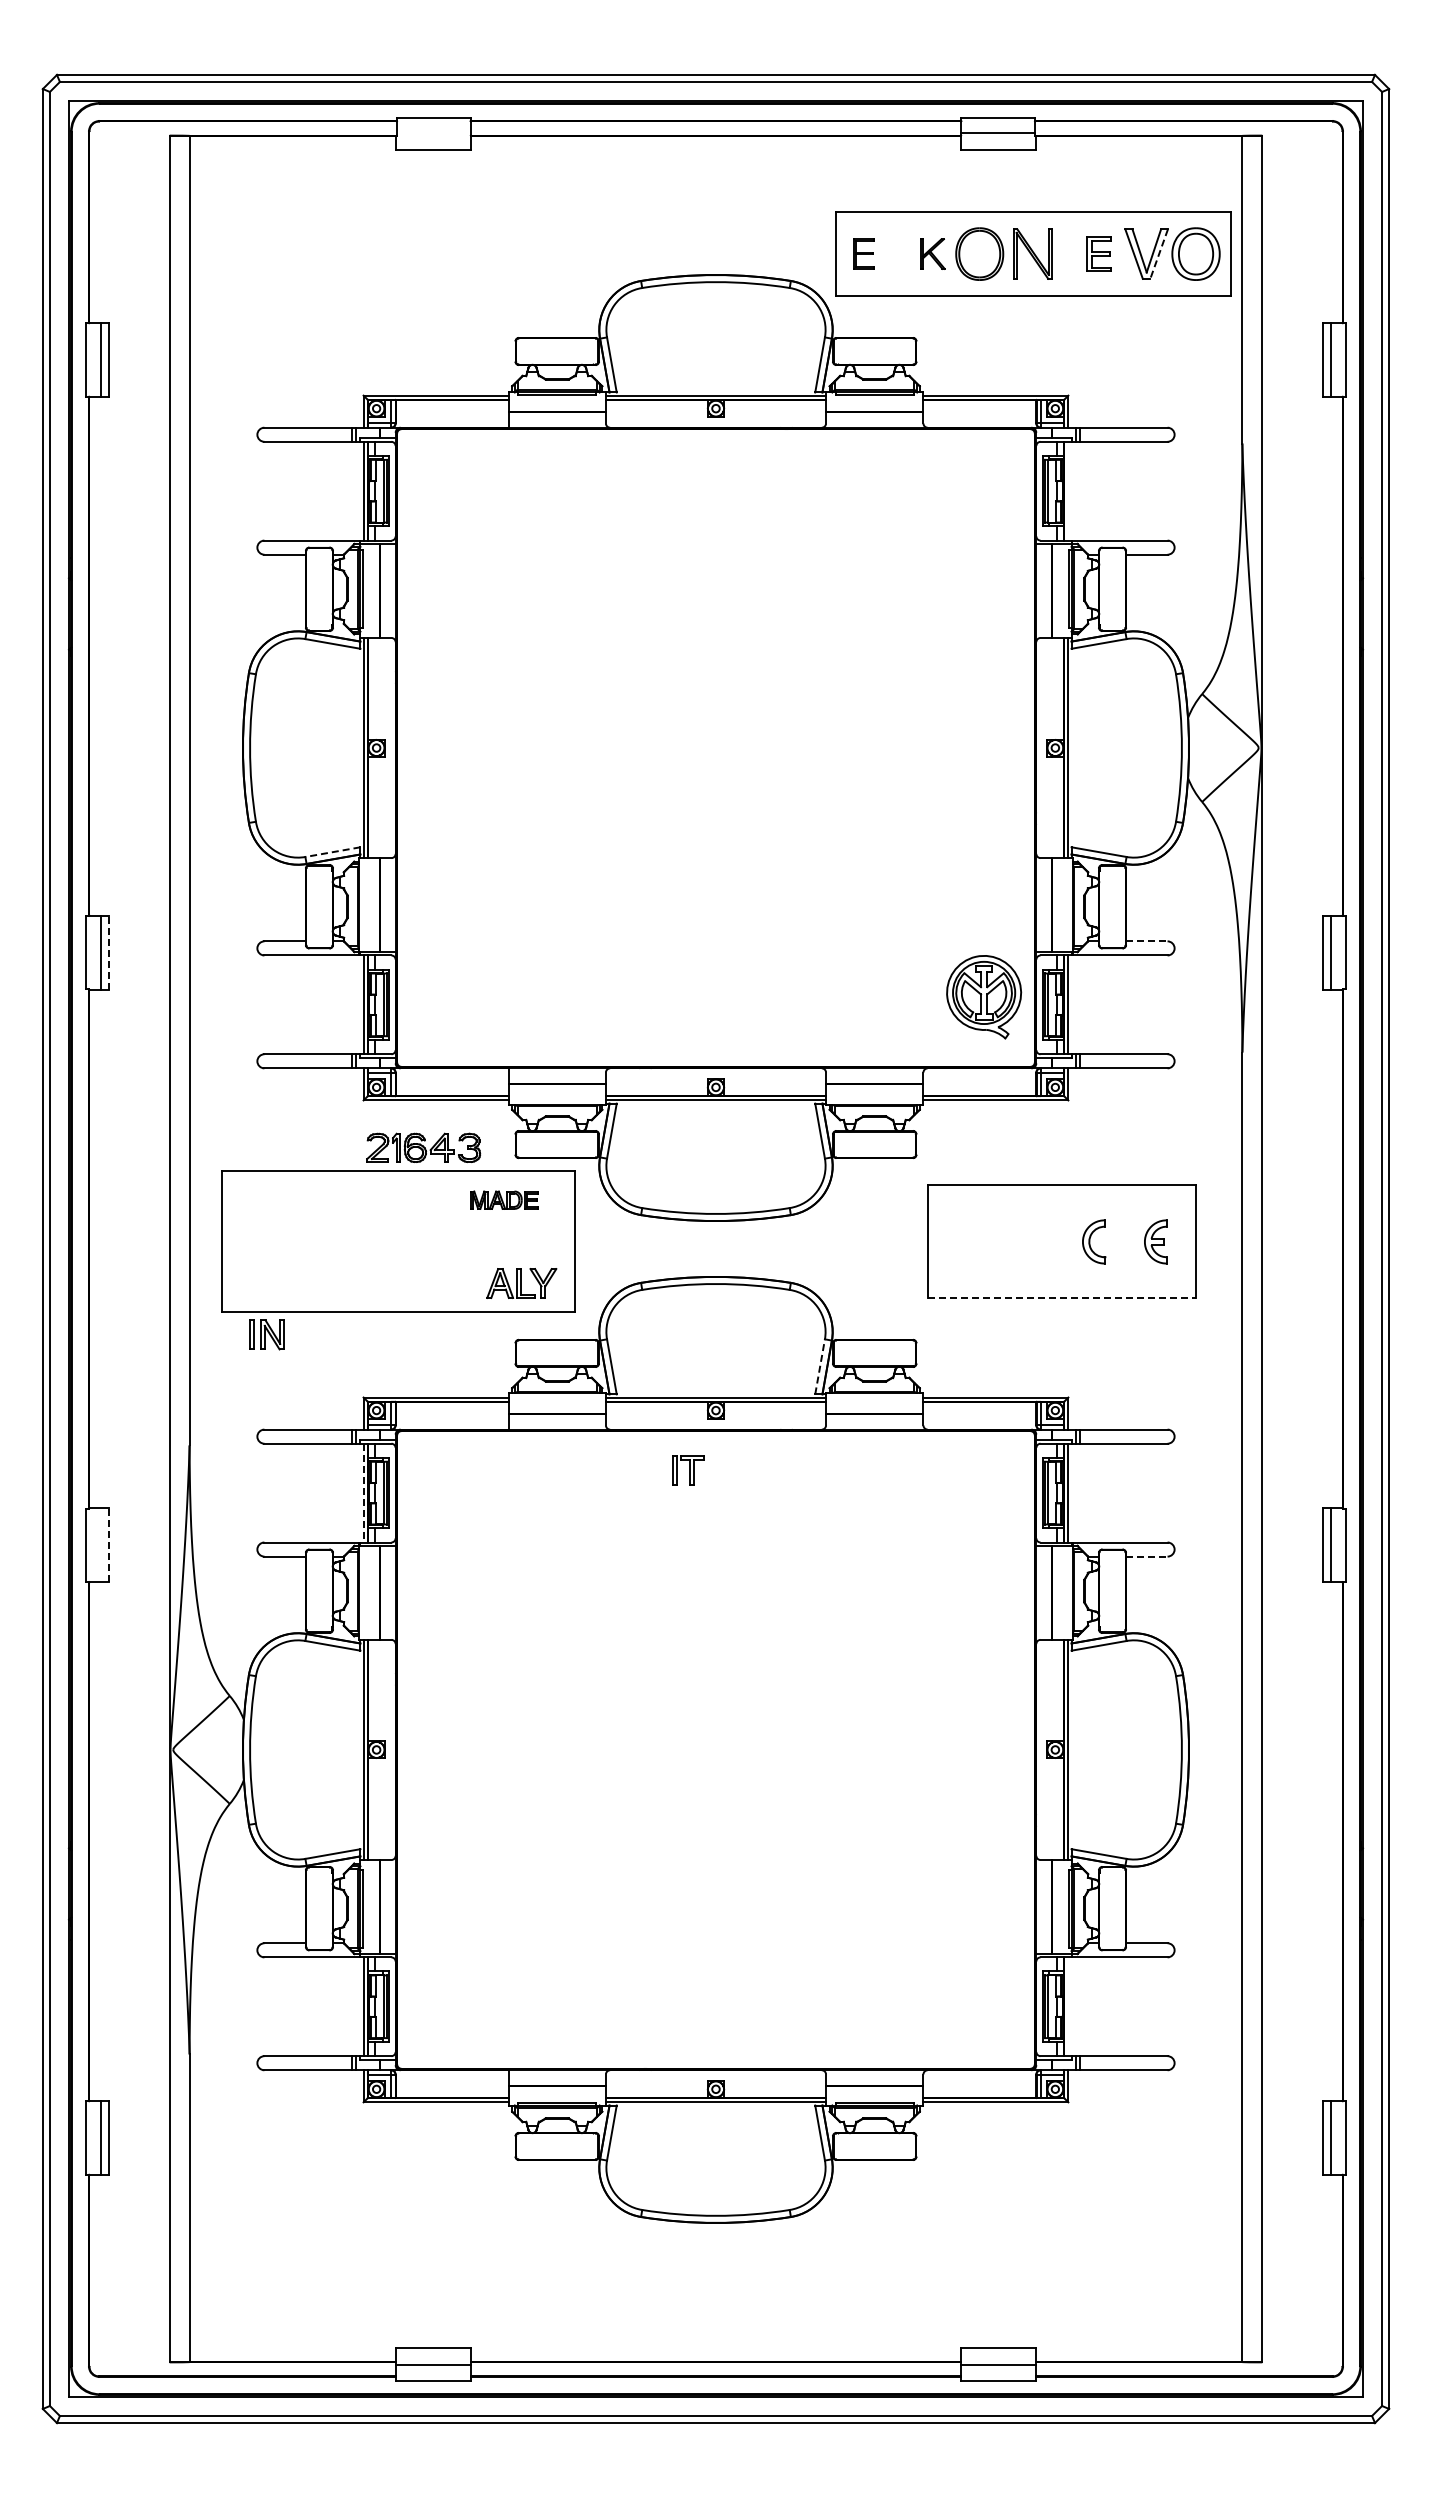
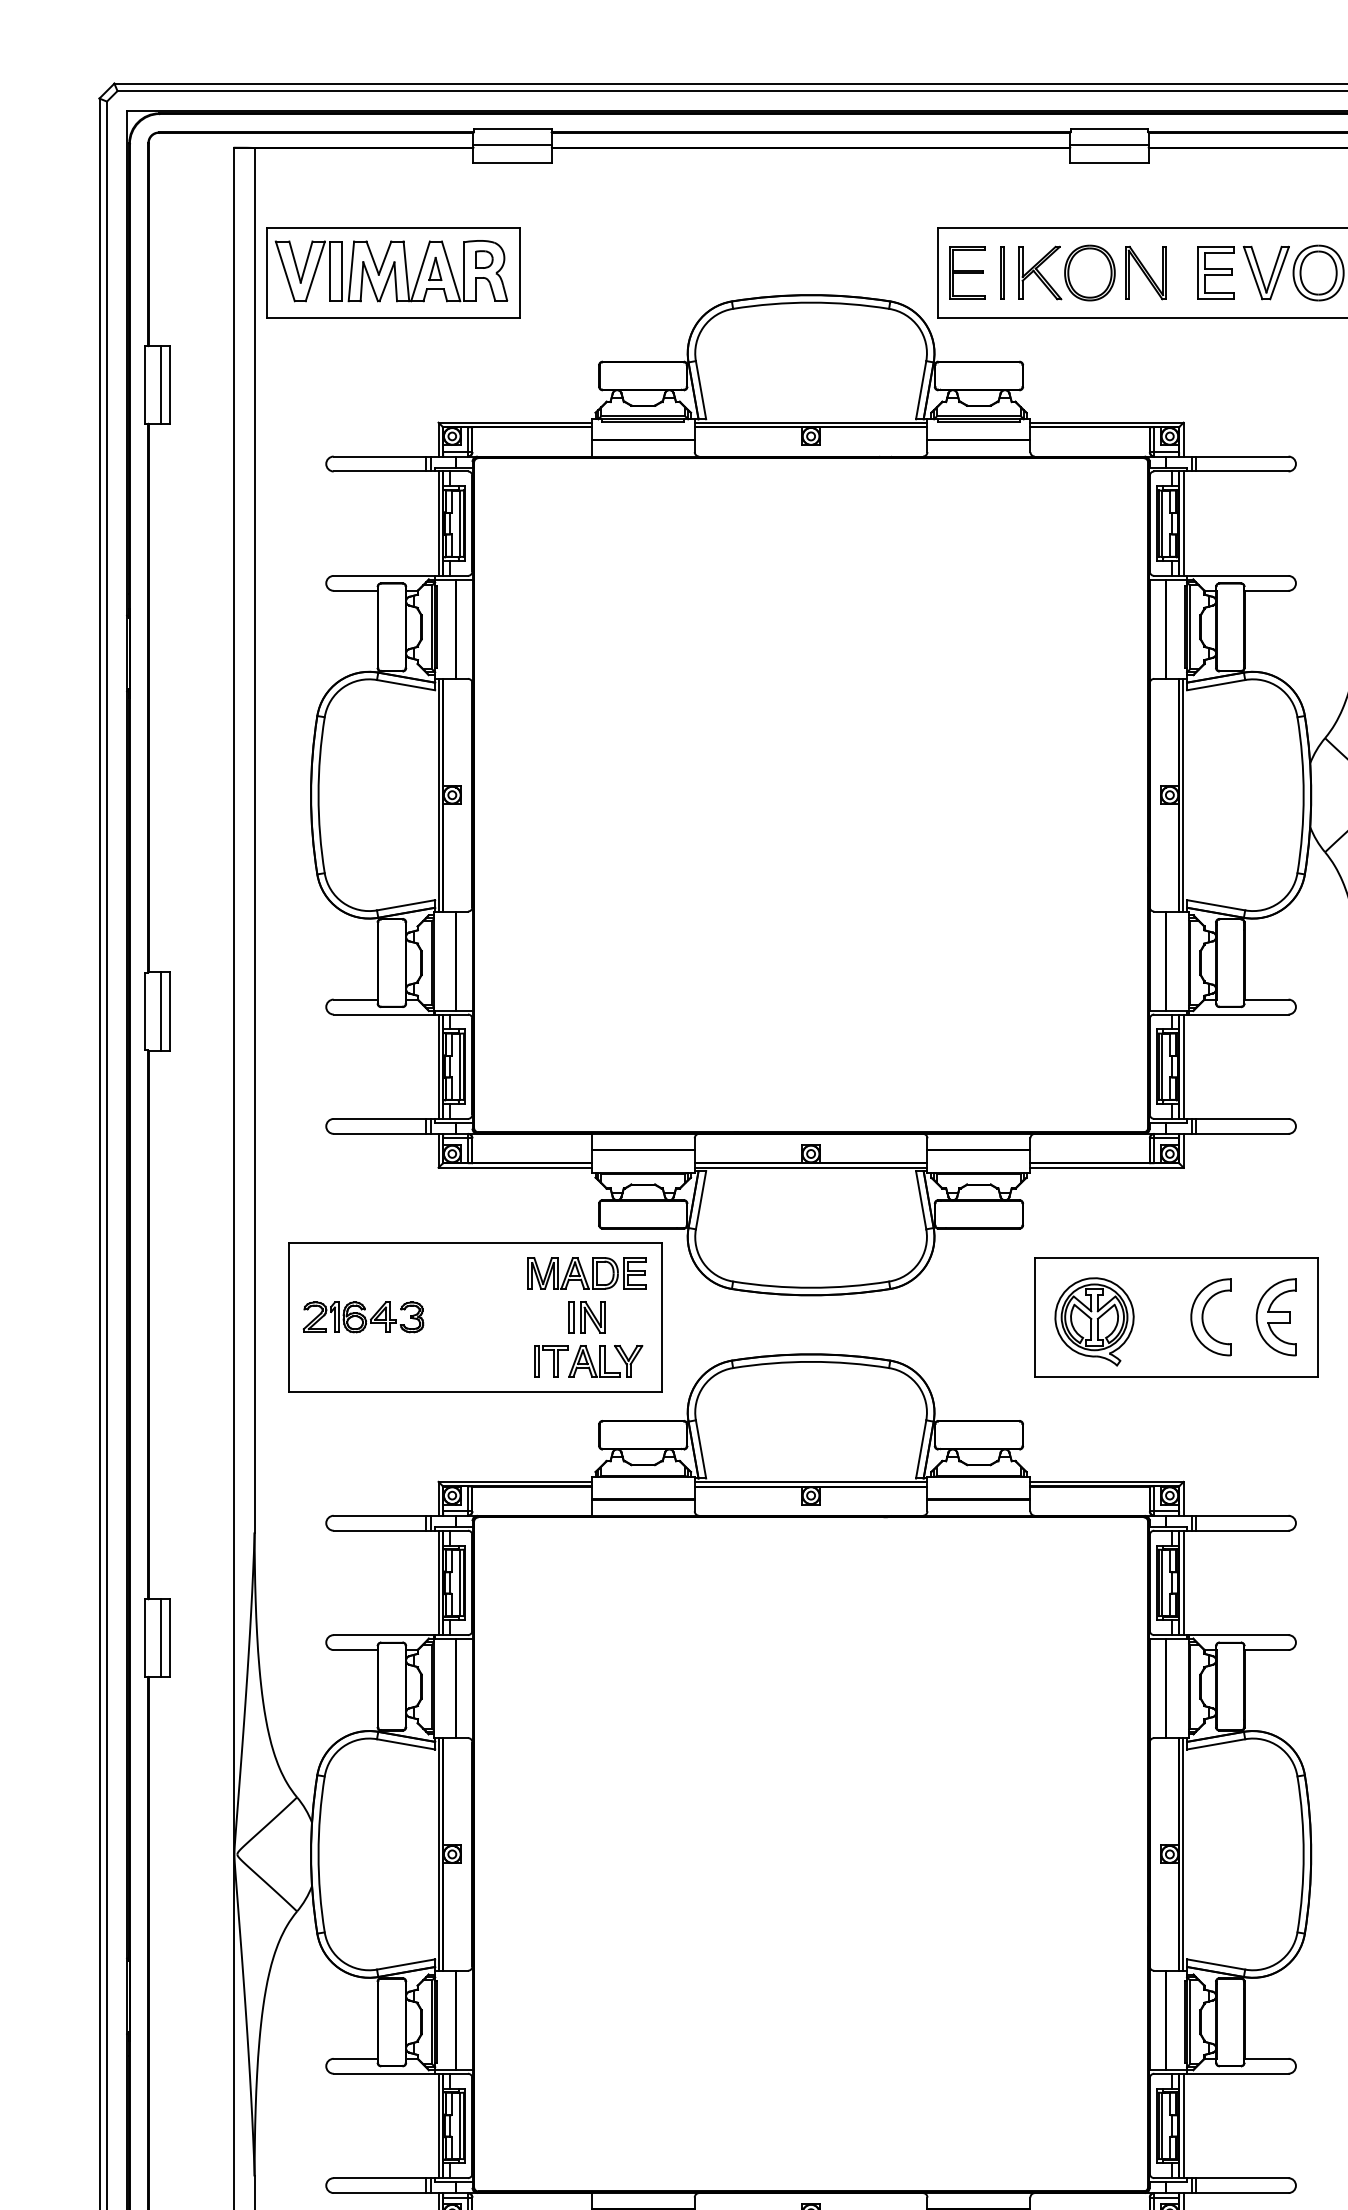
line: (433, 132) -> (512, 144), added
part: (320, 253) -> (392, 272), added
part: (863, 253) -> (967, 272), size x1.67
line: (896, 253) -> (1001, 272), added
part: (932, 253) -> (1040, 272), size x1.67
part: (1098, 253) -> (1215, 272), size x1.43
line: (1158, 254) -> (1278, 273), dashed -> solid
line: (1068, 490) -> (1183, 522), added
line: (332, 852) -> (405, 905), dashed -> solid
line: (1146, 941) -> (1266, 999), dashed -> solid
line: (109, 952) -> (169, 1011), dashed -> solid
part: (984, 997) -> (1094, 1322), moved
part: (423, 1147) -> (363, 1316), moved
part: (504, 1199) -> (587, 1272), size x1.67
part: (1093, 1241) -> (1210, 1316), size x1.67
part: (1155, 1241) -> (1275, 1316), size x1.67
line: (1062, 1298) -> (1177, 1377), dashed -> solid
part: (266, 1334) -> (586, 1316), moved
line: (820, 1366) -> (921, 1449), dashed -> solid
part: (688, 1470) -> (551, 1361), moved
line: (363, 1493) -> (438, 1583), dashed -> solid
line: (109, 1544) -> (169, 1637), dashed -> solid
line: (100, 1545) -> (160, 1638), added
line: (1146, 1556) -> (1266, 1649), dashed -> solid
line: (1068, 2006) -> (1183, 2125), added

